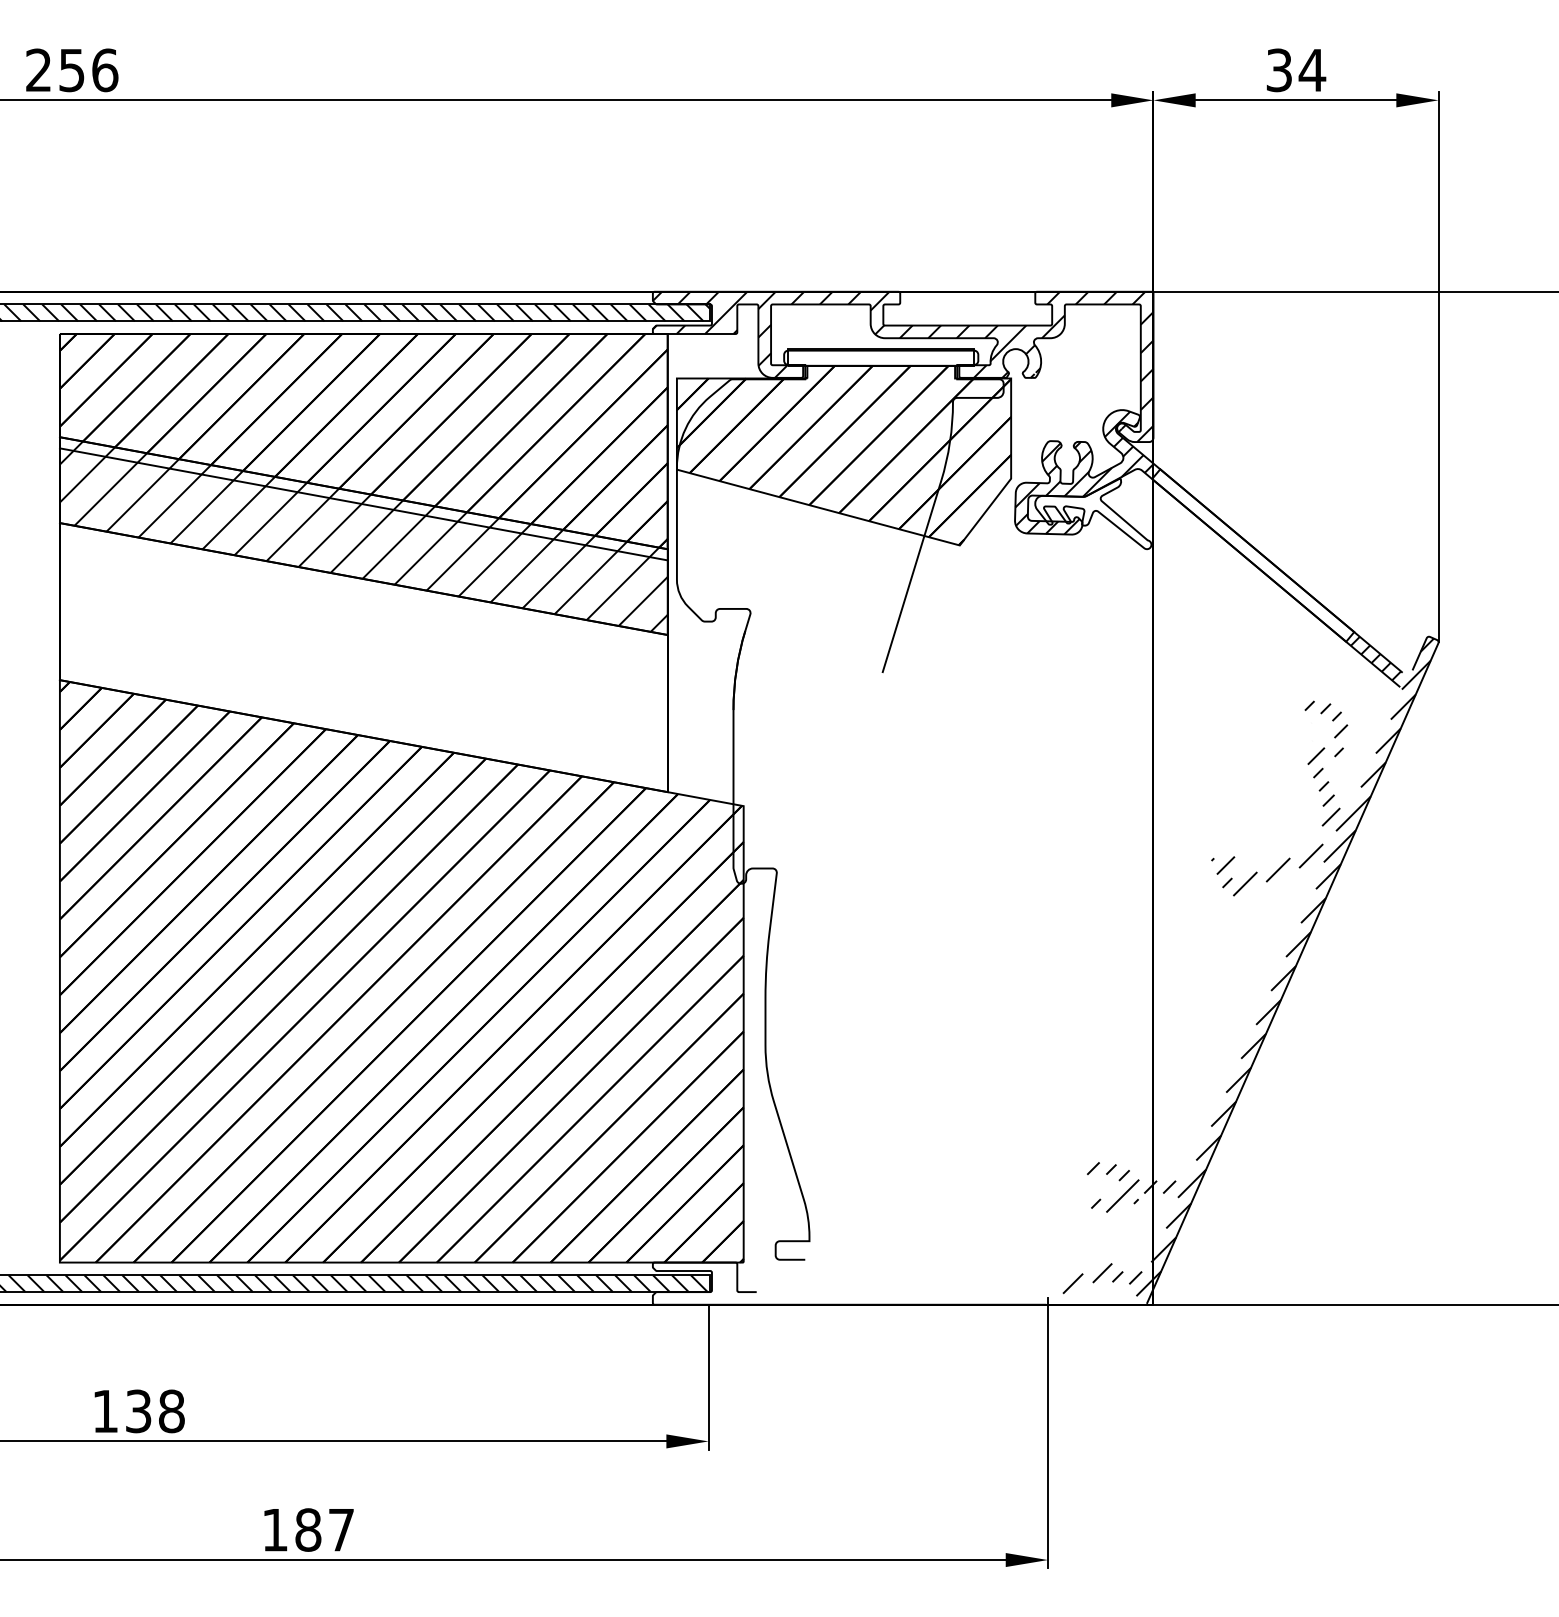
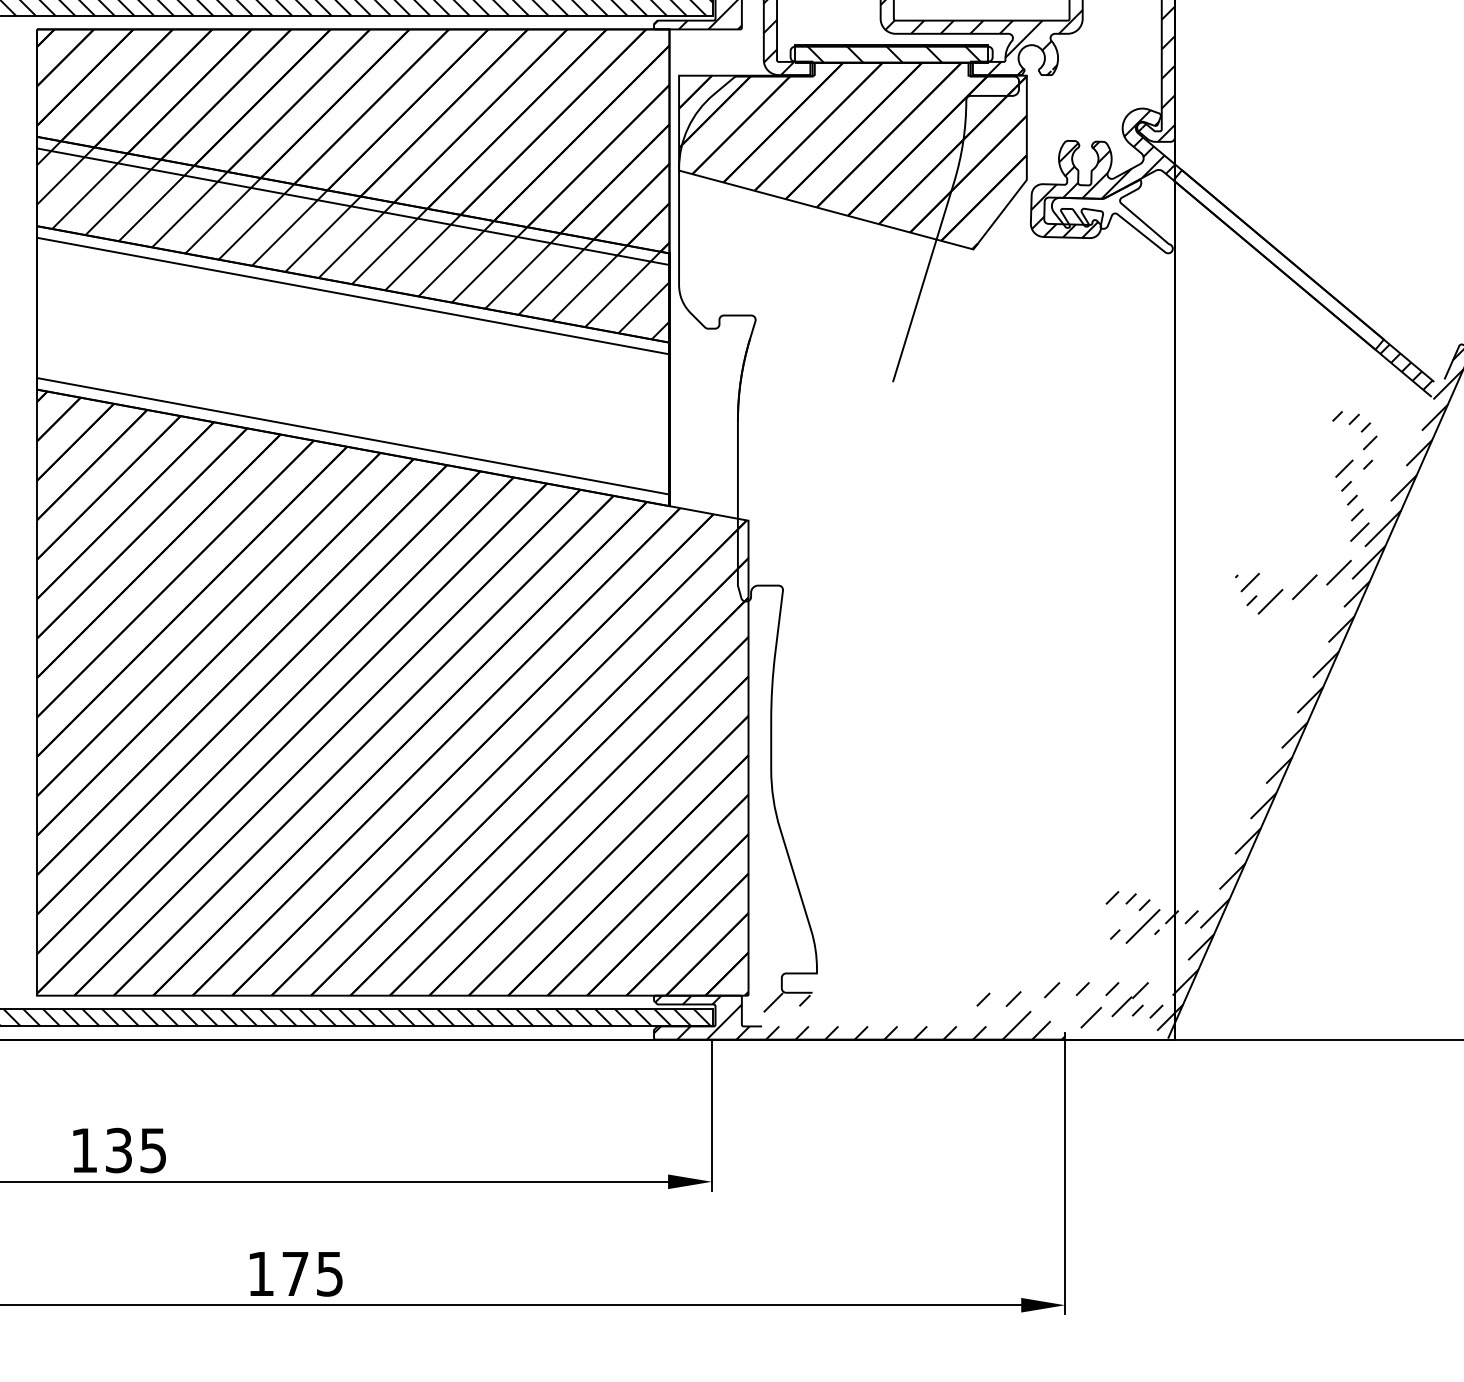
hatch: (883, 356) -> (894, 52), added
line: (363, 590) -> (352, 296), added
line: (363, 724) -> (352, 435), added
hatch: (890, 1276) -> (901, 1010), added
text: (171, 1411) -> (153, 1150), 138 -> 135
text: (324, 1529) -> (312, 1273), 187 -> 175

